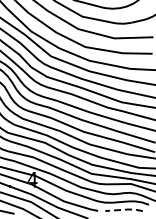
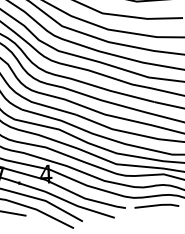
line: (125, 209) -> (158, 205), dashed -> solid

